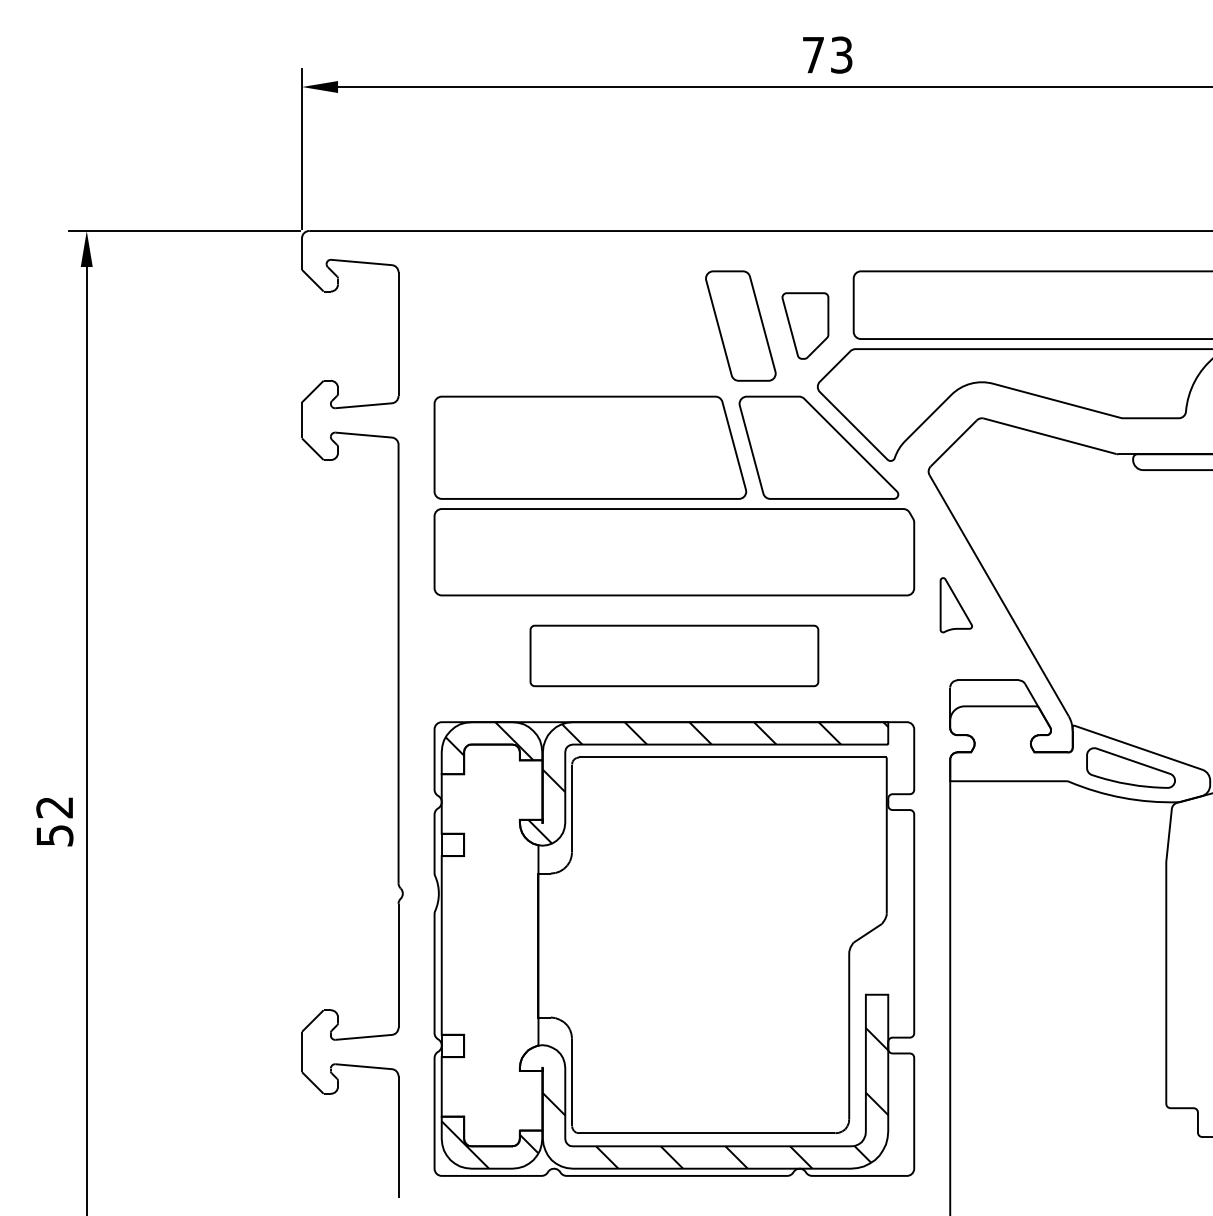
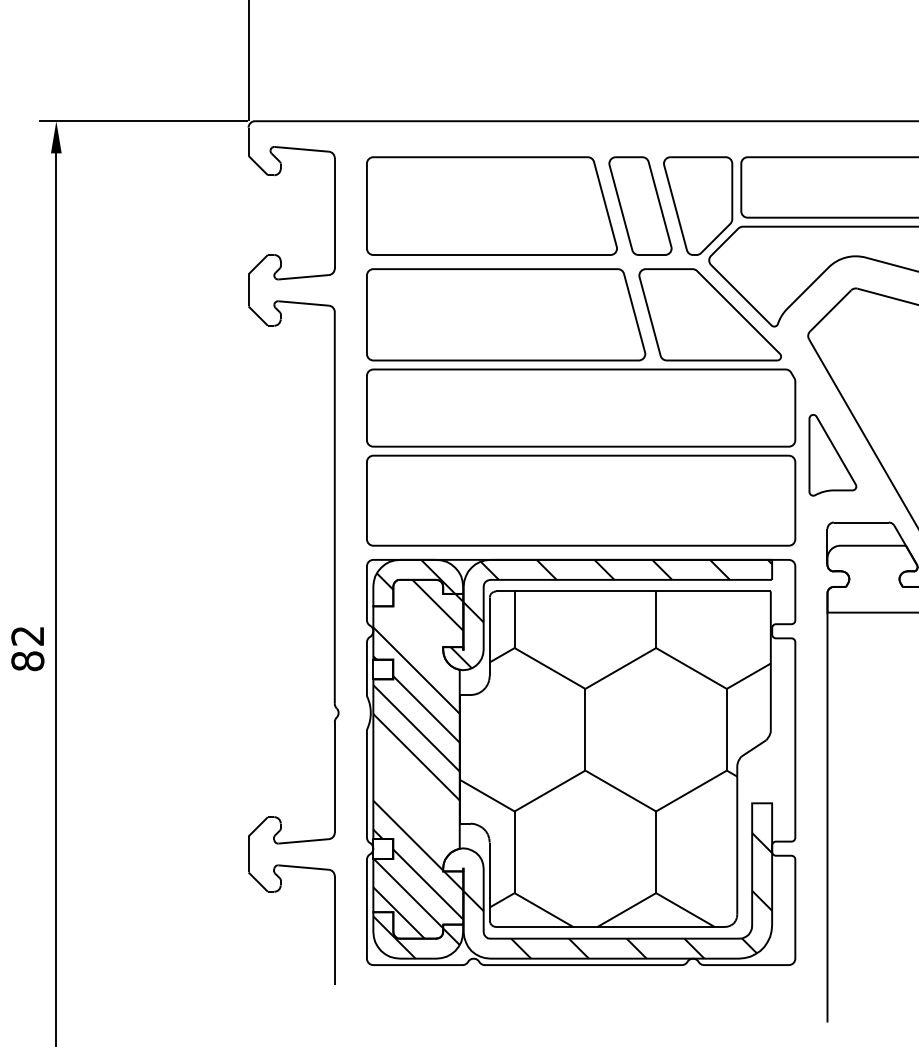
part: (574, 325) -> (491, 205), added
part: (805, 325) -> (698, 205), size x1.67
part: (956, 605) -> (833, 455), size x1.67
part: (674, 655) -> (581, 500), size x1.67
text: (54, 835) -> (27, 661), 52 -> 82
hatch: (491, 945) -> (417, 759), added
hatch: (712, 945) -> (615, 759), added

